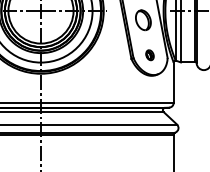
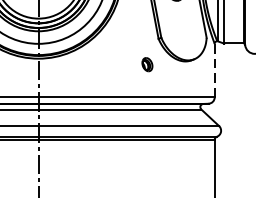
part: (149, 55) -> (146, 64), moved
line: (173, 82) -> (214, 70), solid -> dashed

